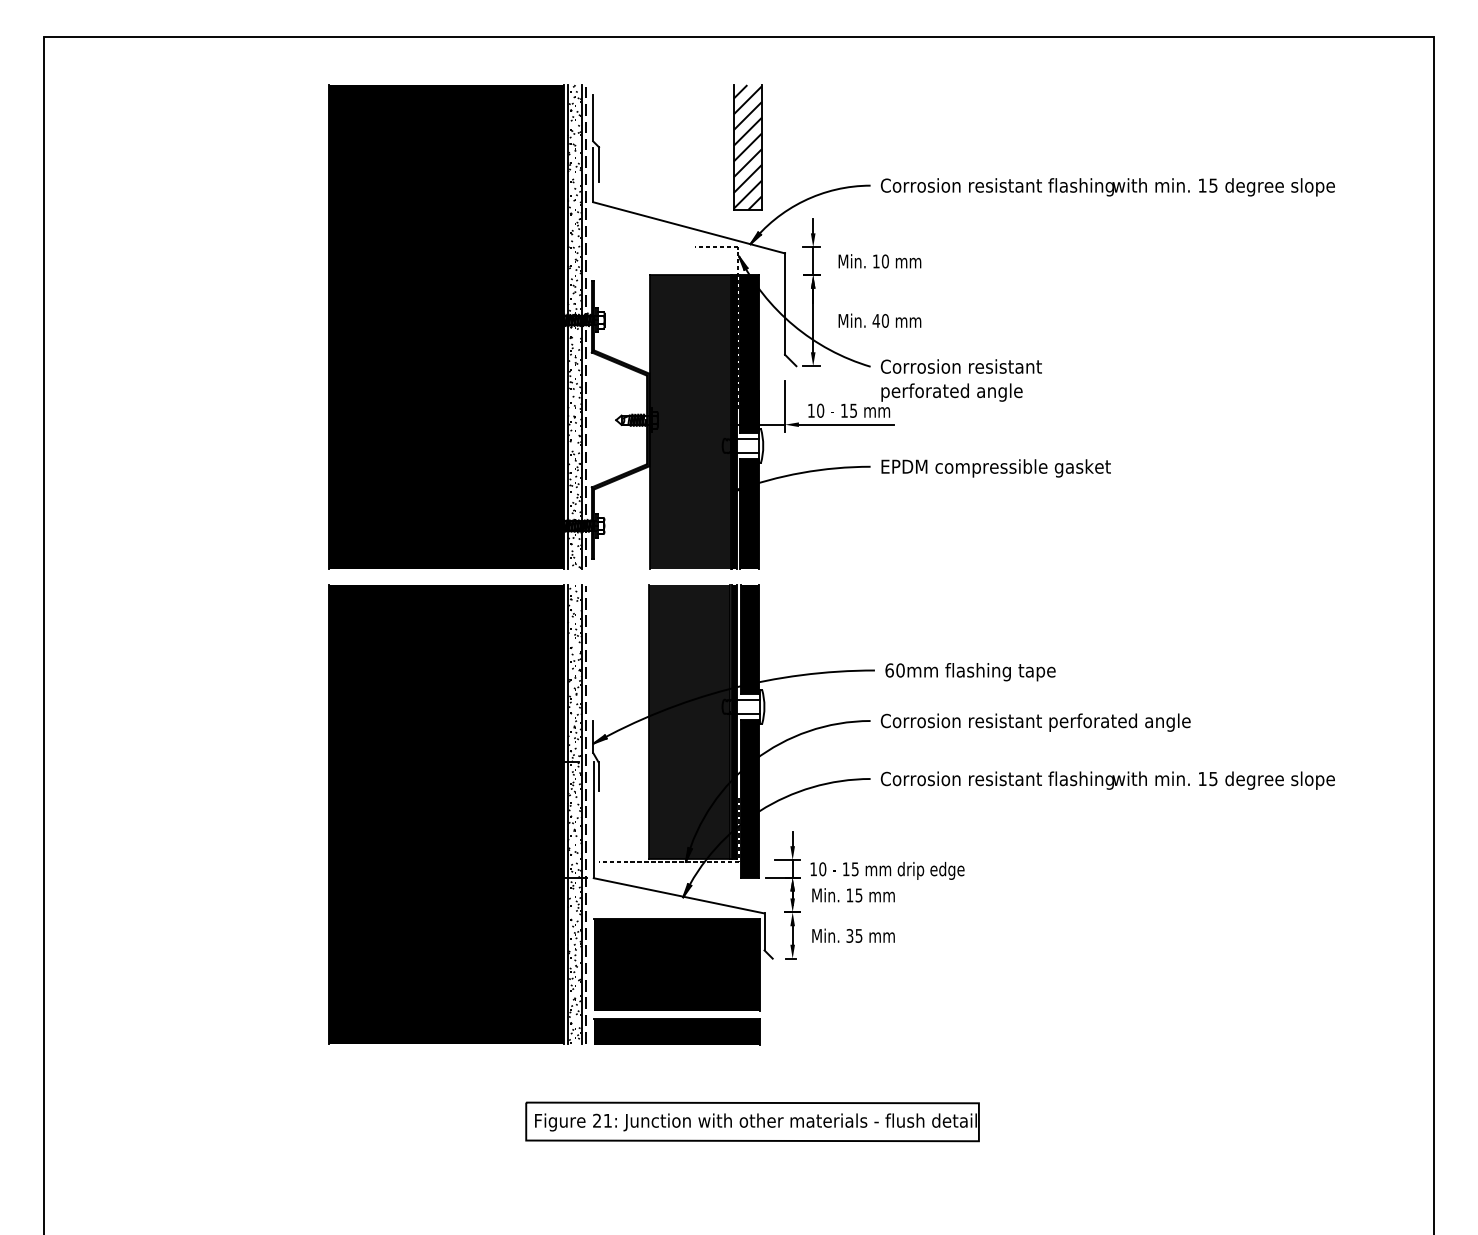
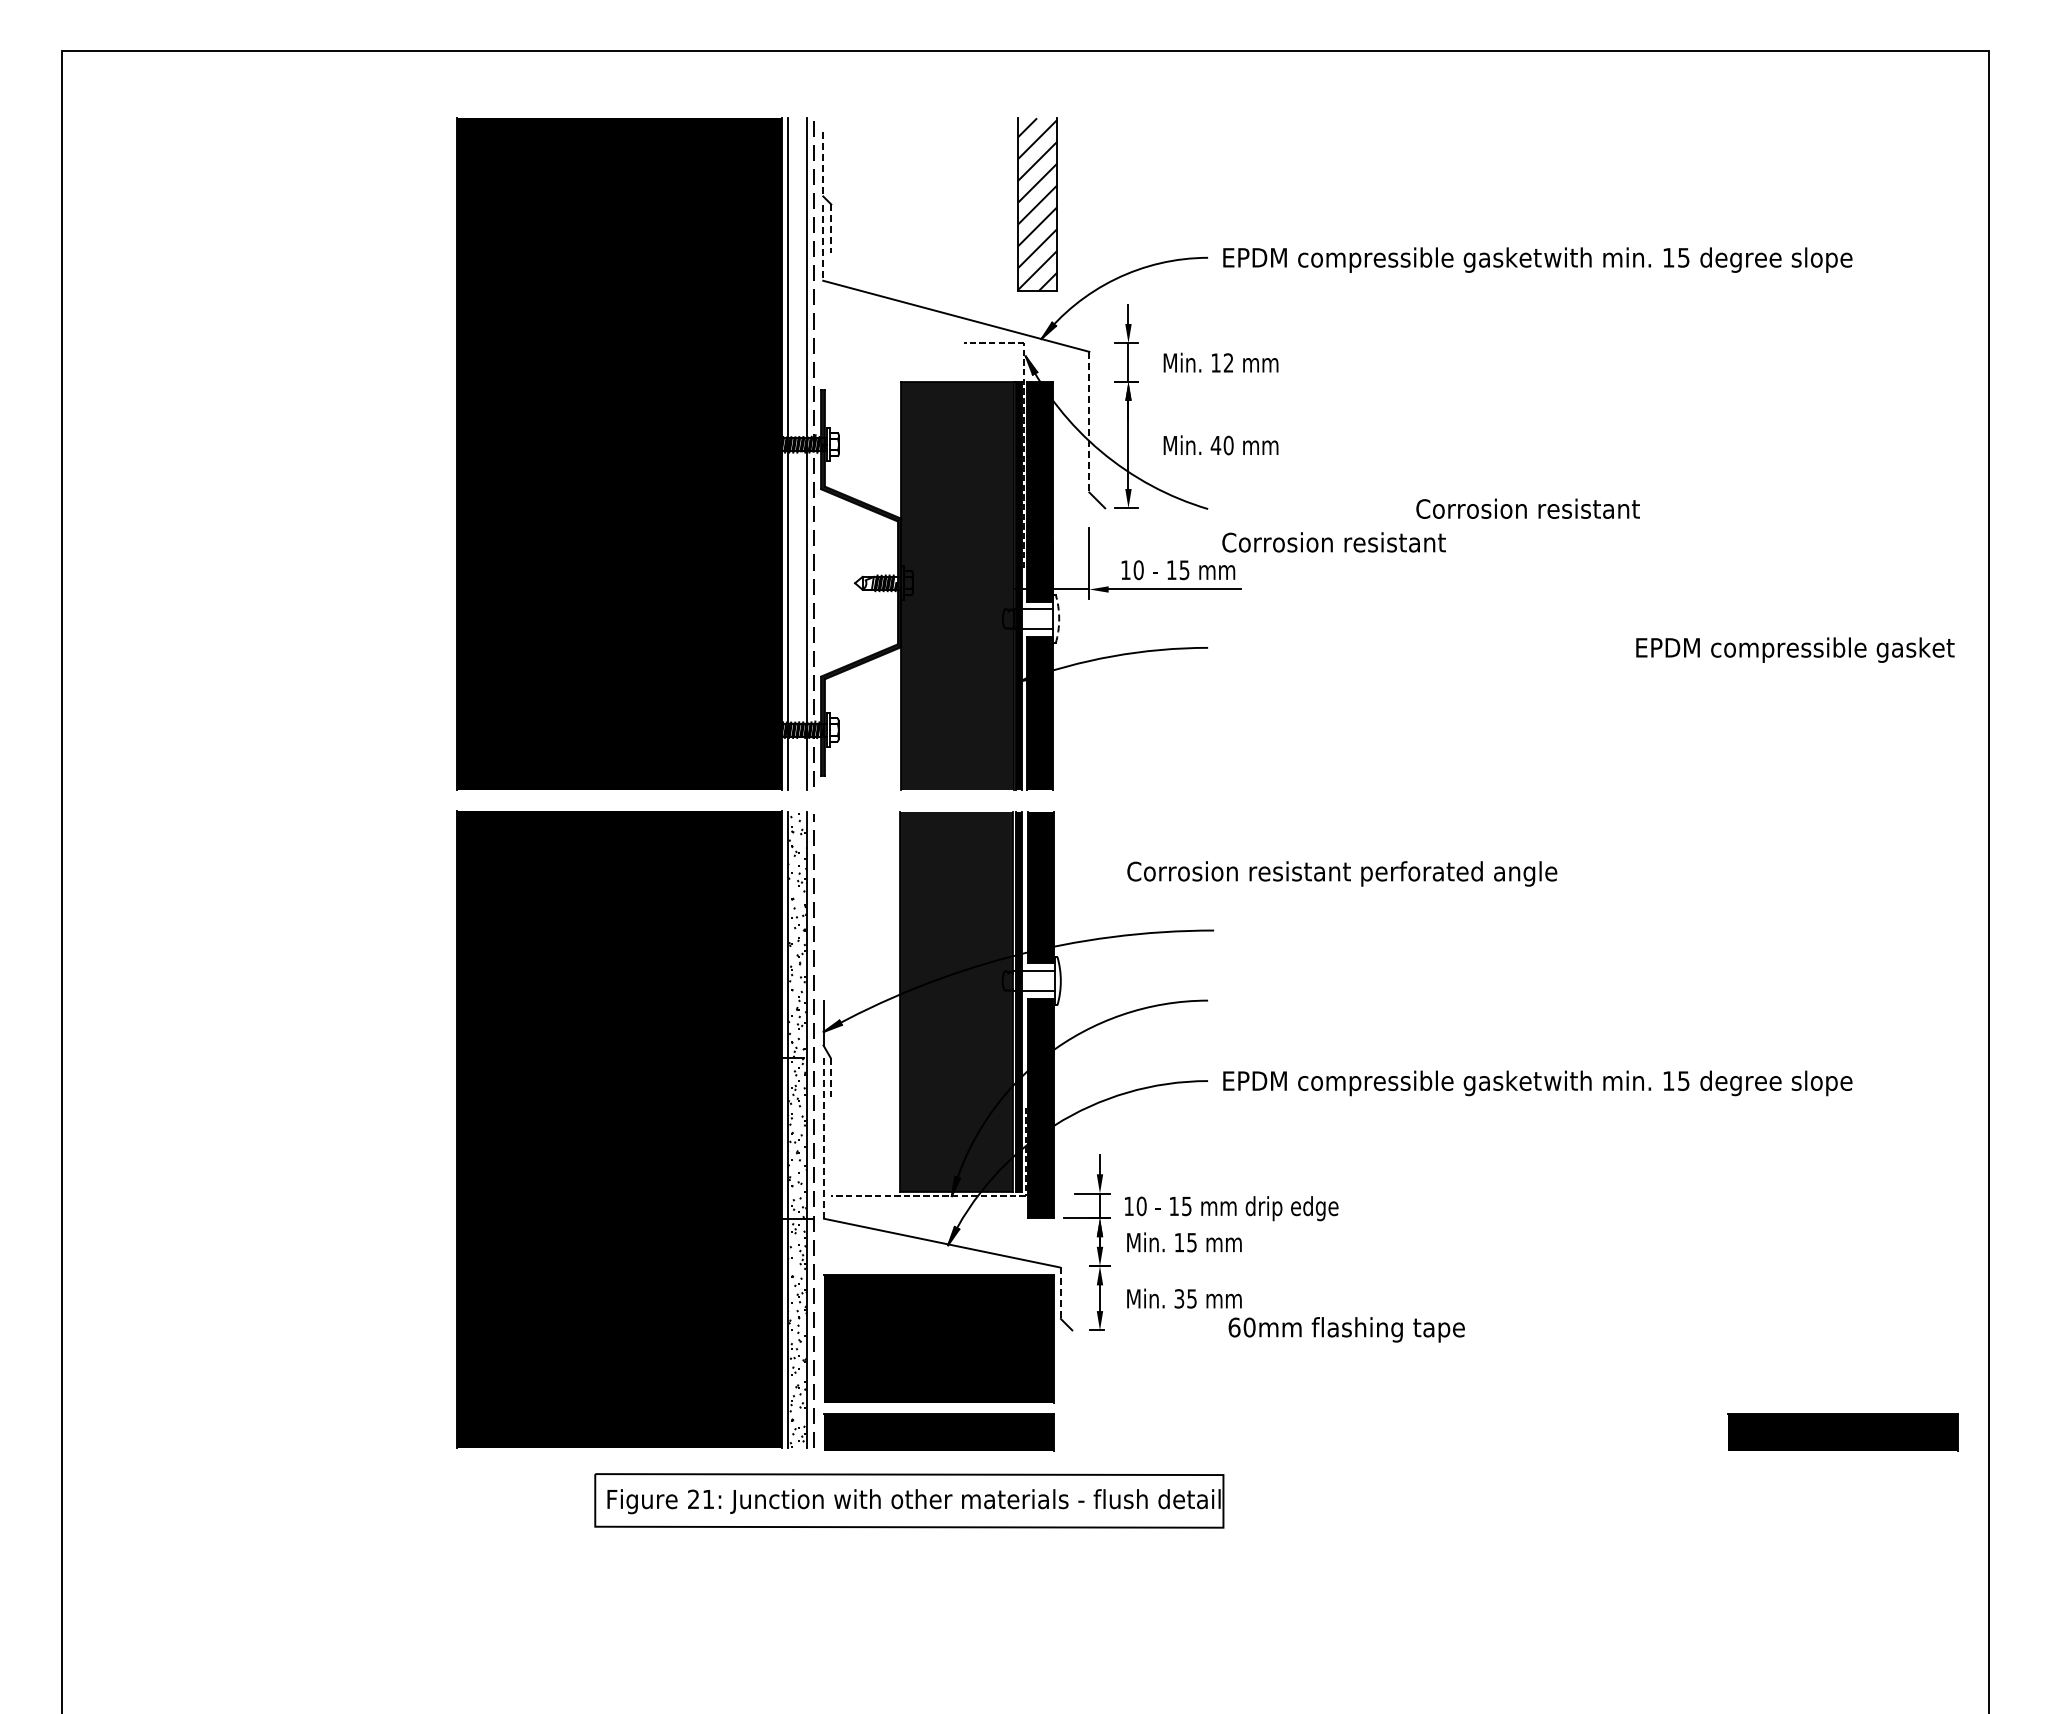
line: (593, 118) -> (823, 164), solid -> dashed
line: (599, 165) -> (831, 229), solid -> dashed
line: (593, 175) -> (823, 243), solid -> dashed
text: (997, 186) -> (1383, 259), Corrosion resistant flashing -> EPDM compressible gasket
text: (885, 261) -> (1228, 362), 10 -> 12
line: (785, 304) -> (1089, 422), solid -> dashed
hatch: (574, 326) -> (797, 453), removed
text: (960, 366) -> (1527, 508), moved
text: (960, 392) -> (1333, 544), perforated angle -> Corrosion resistant
arc: (763, 446) -> (1059, 619), solid -> dashed
text: (996, 467) -> (1795, 649), moved
text: (970, 671) -> (1346, 1329), moved
text: (1035, 722) -> (1342, 873), moved
line: (598, 776) -> (830, 1077), solid -> dashed
text: (997, 780) -> (1383, 1083), Corrosion resistant flashing -> EPDM compressible gasket
line: (593, 819) -> (823, 1137), solid -> dashed
line: (764, 932) -> (1060, 1293), solid -> dashed
part: (1327, 1032) -> (1842, 1432), added
part: (752, 1121) -> (909, 1500), moved

